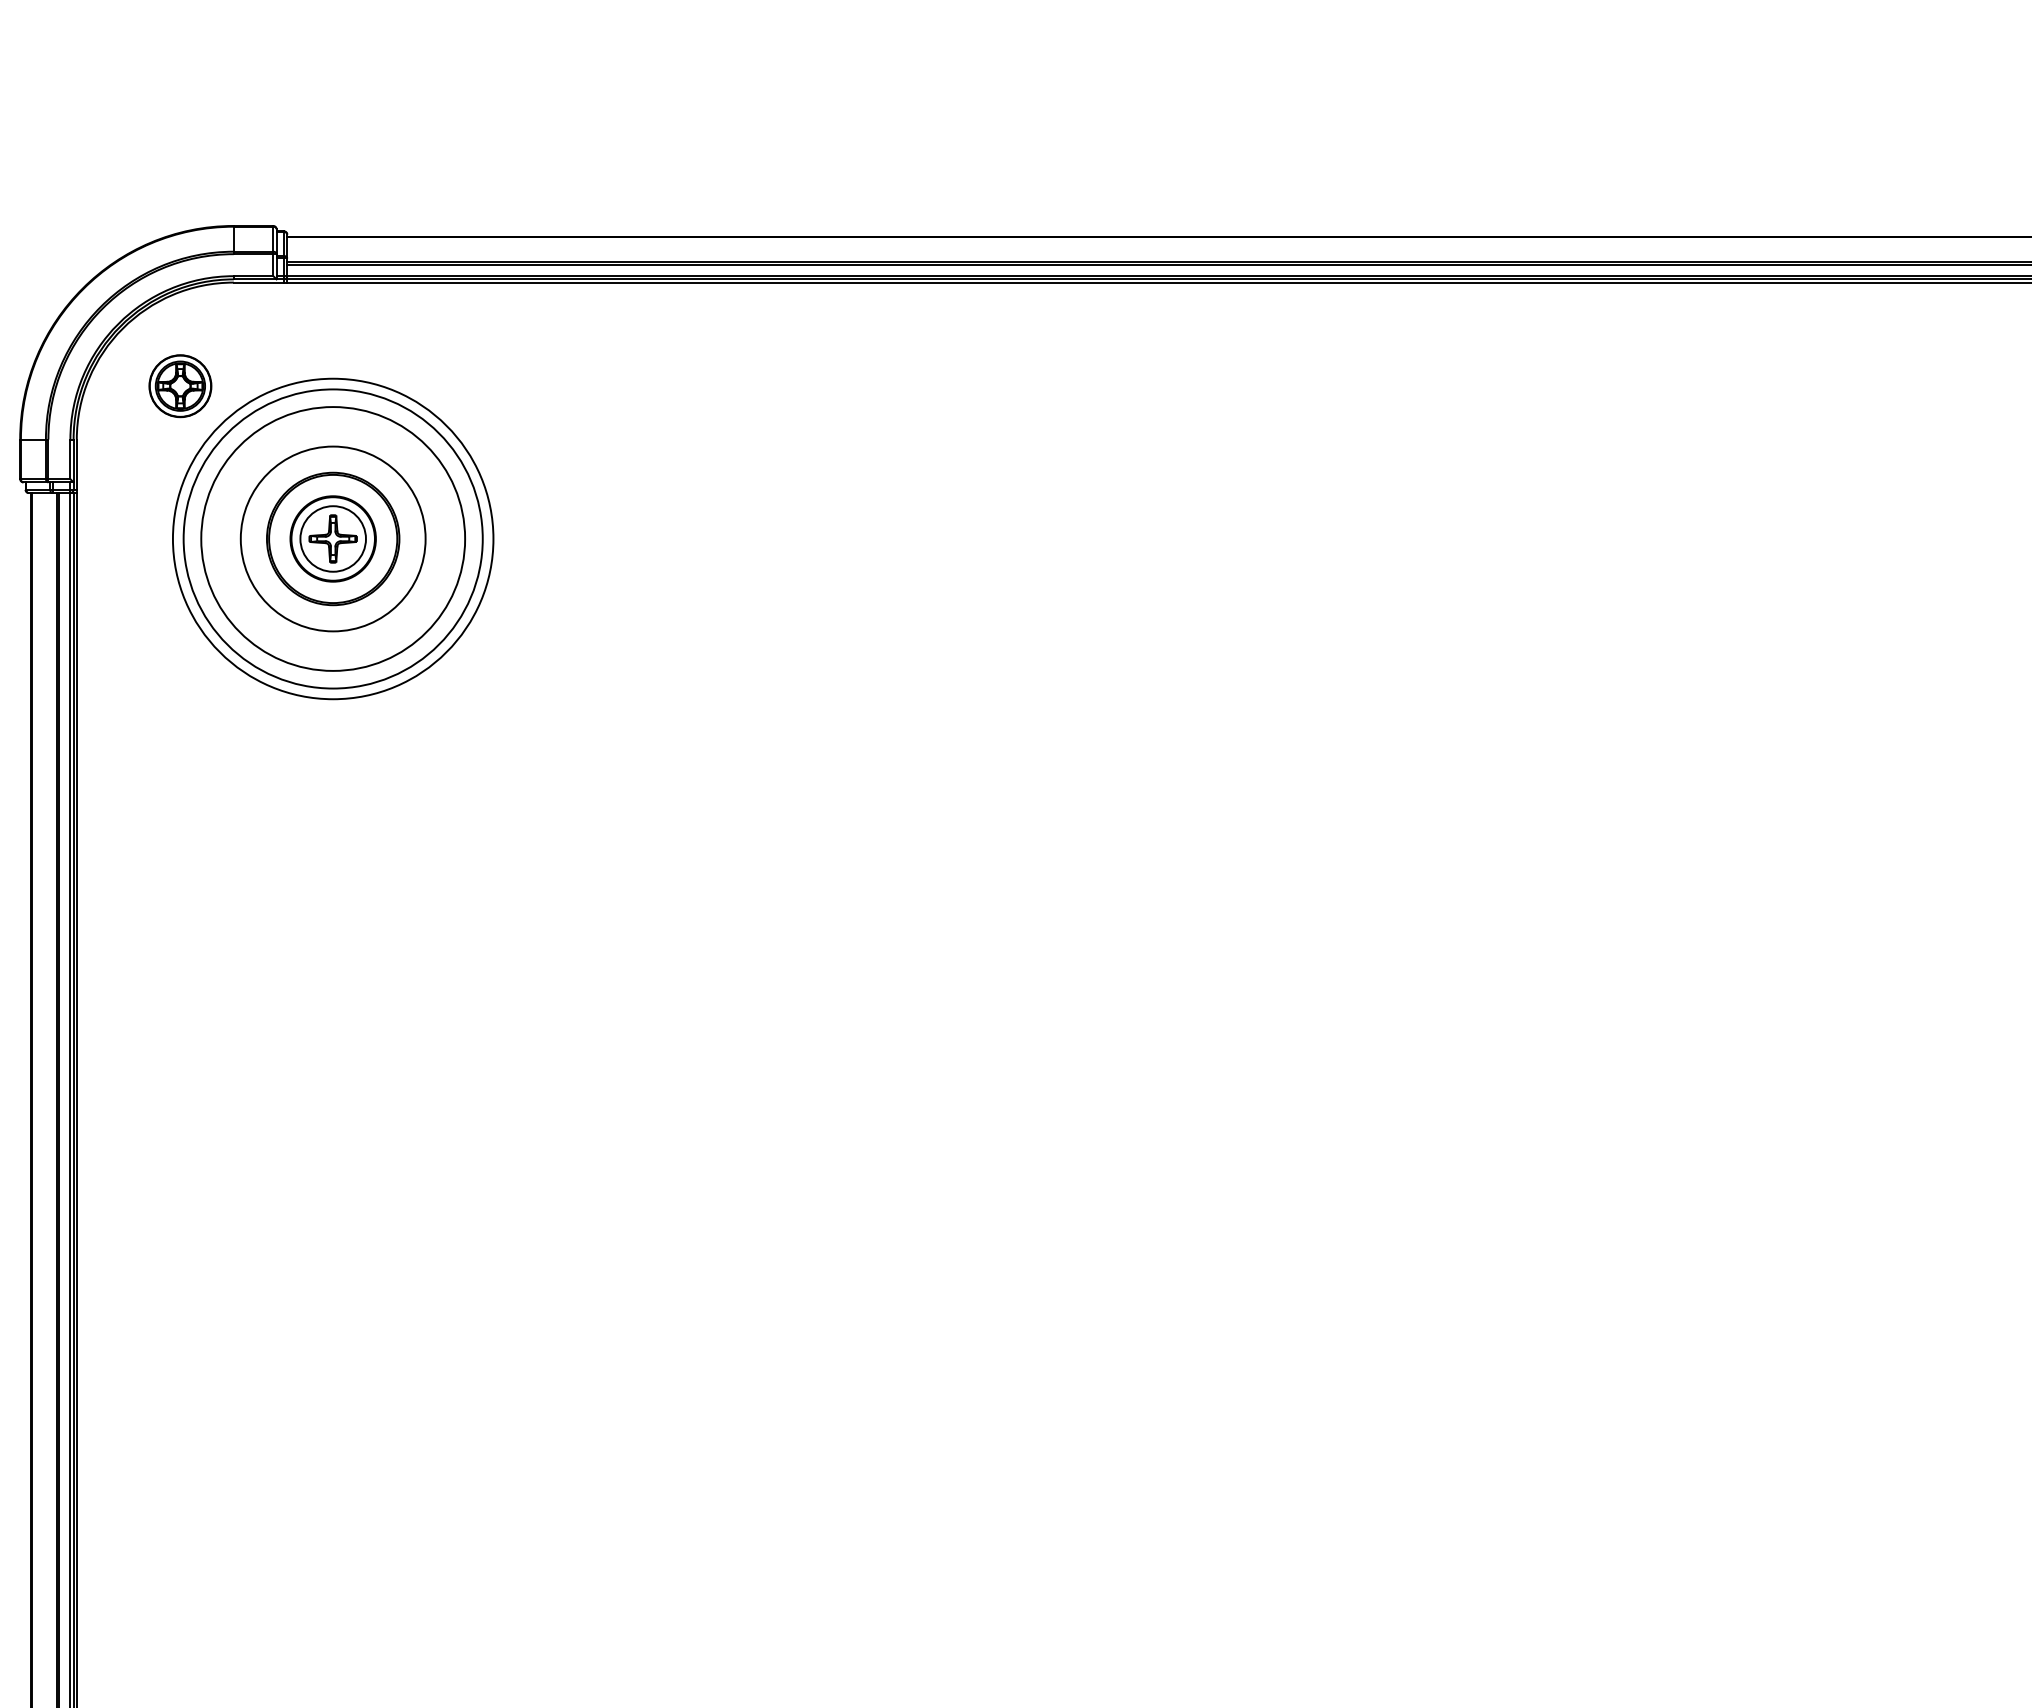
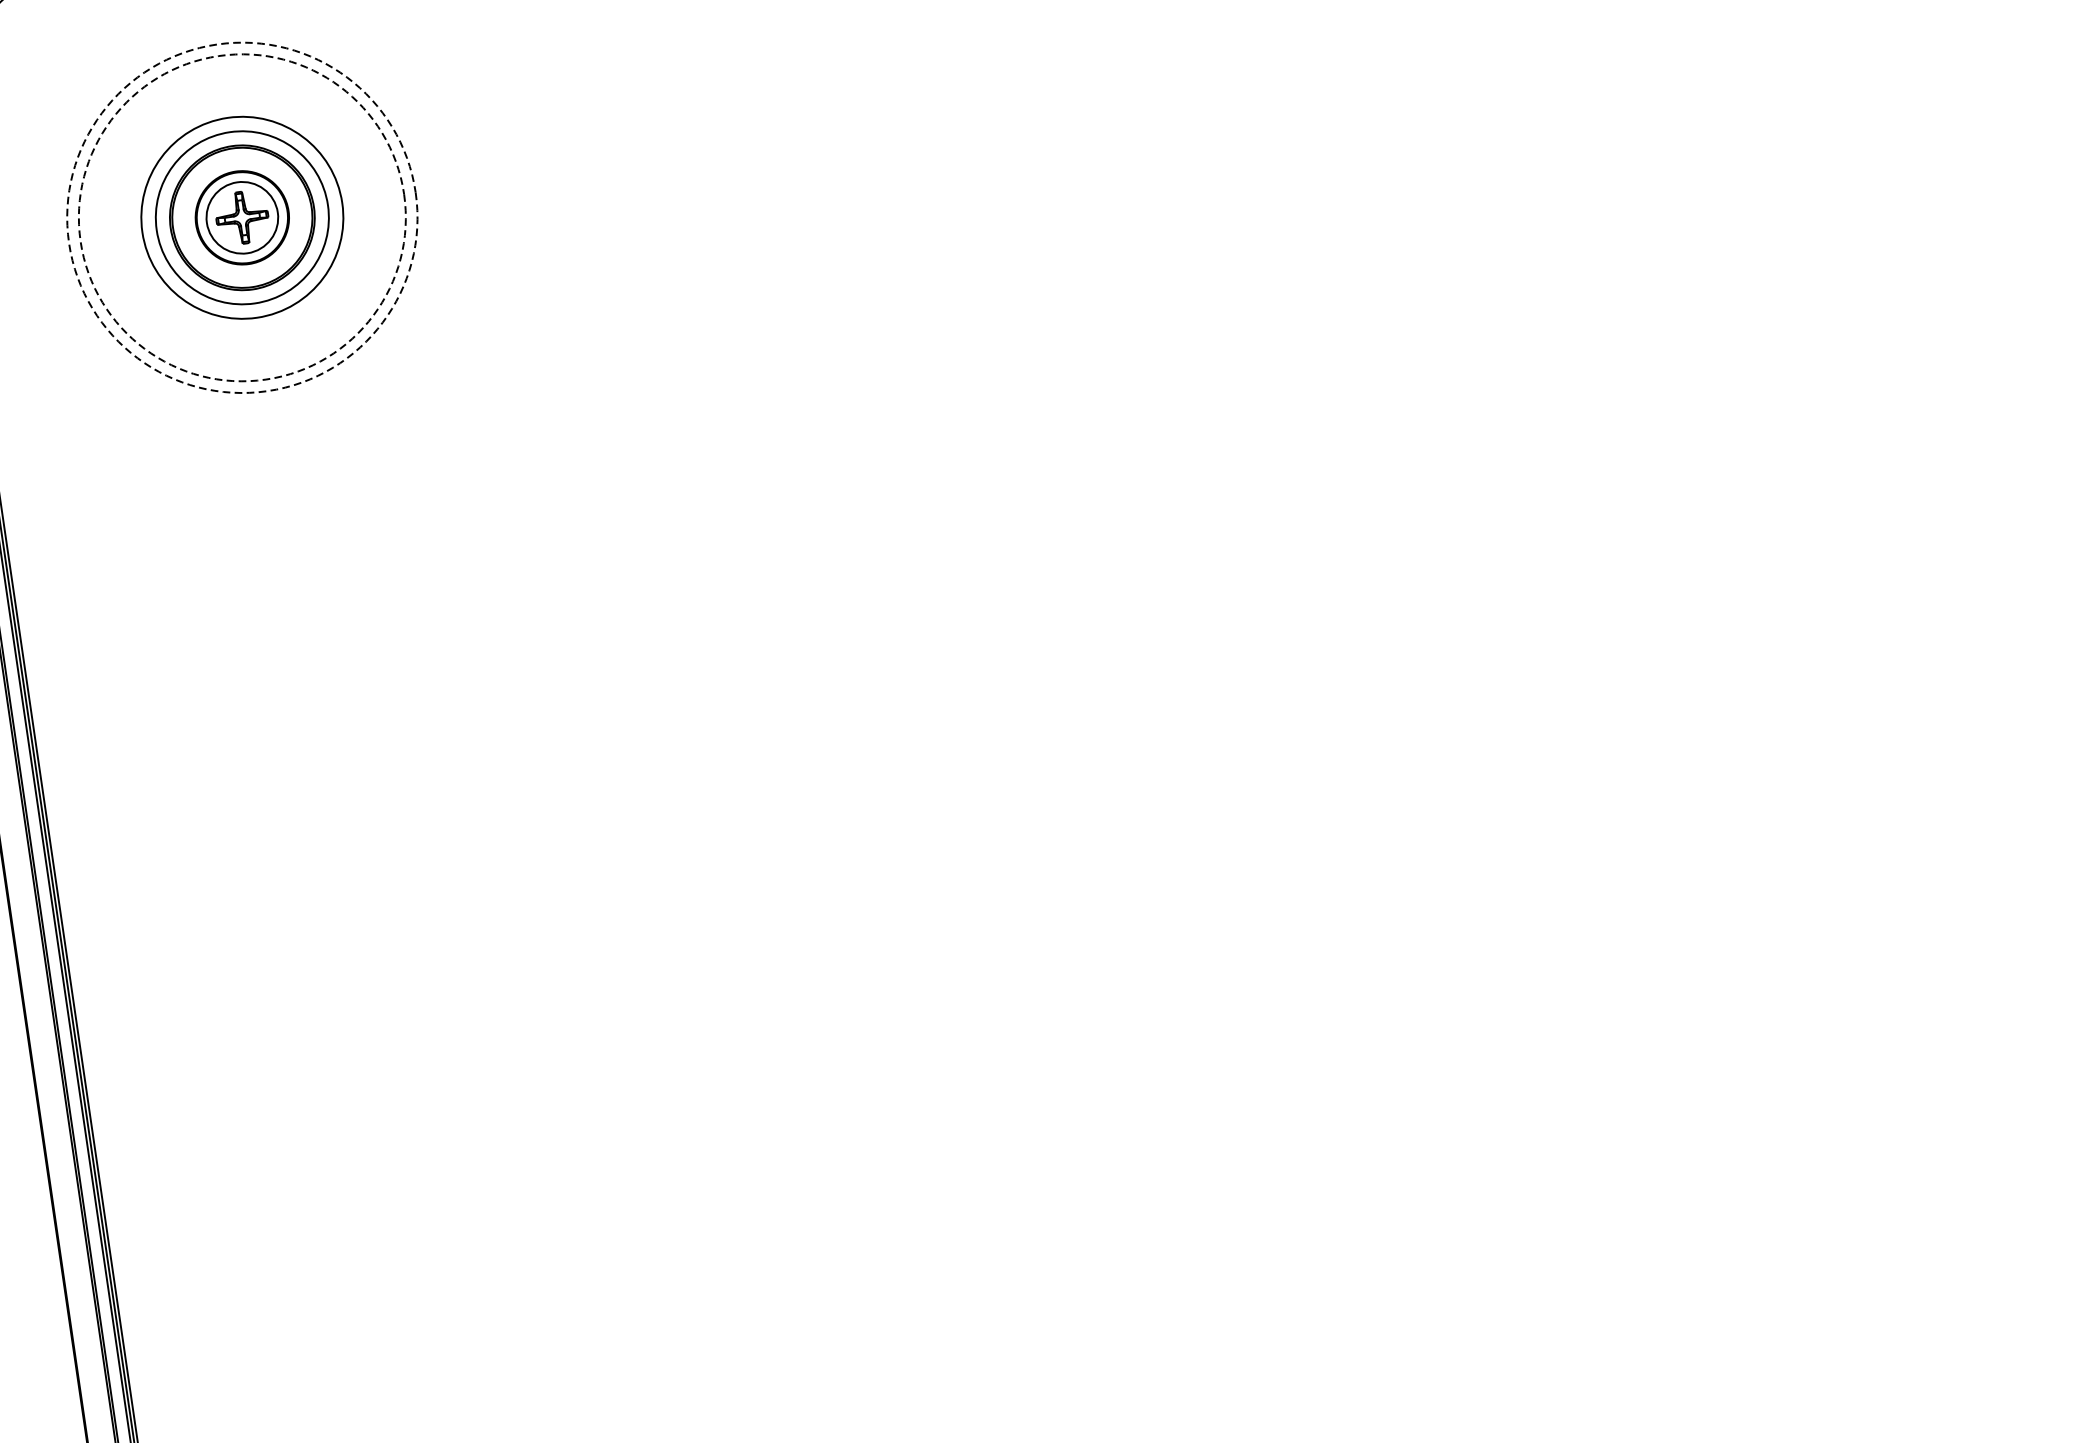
part: (180, 386) -> (53, 77), removed
circle: (332, 538) -> (241, 217), solid -> dashed
circle: (332, 538) -> (241, 217), solid -> dashed
circle: (333, 538) -> (242, 217), size x0.6

